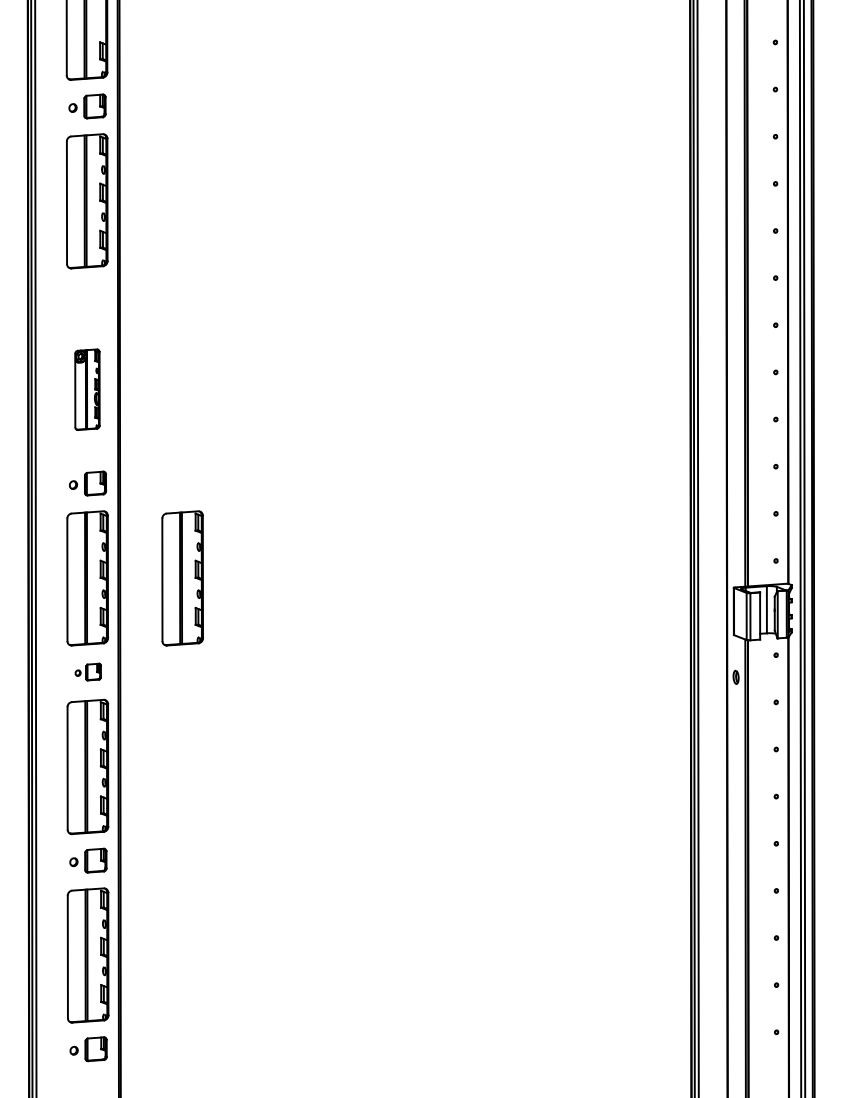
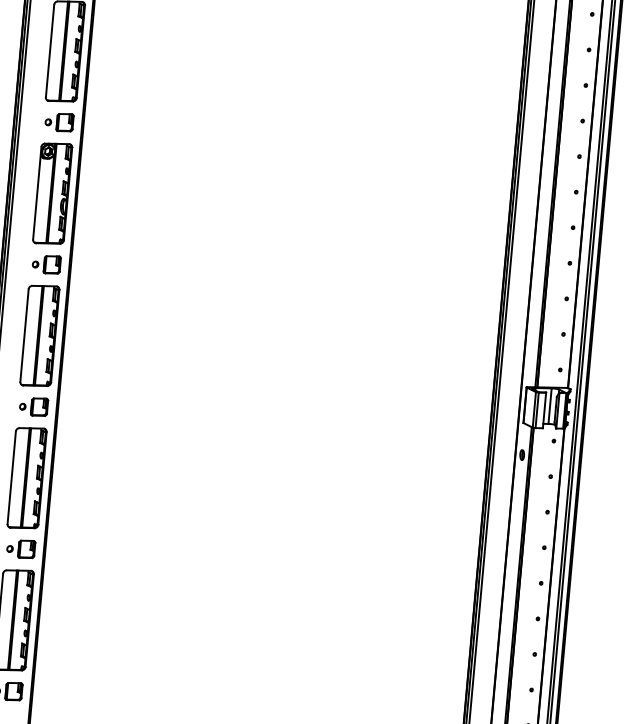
part: (87, 294) -> (59, 121), added
part: (87, 389) -> (52, 193), size x1.67
part: (182, 578) -> (111, 342), removed
part: (88, 671) -> (34, 406), size x1.43

